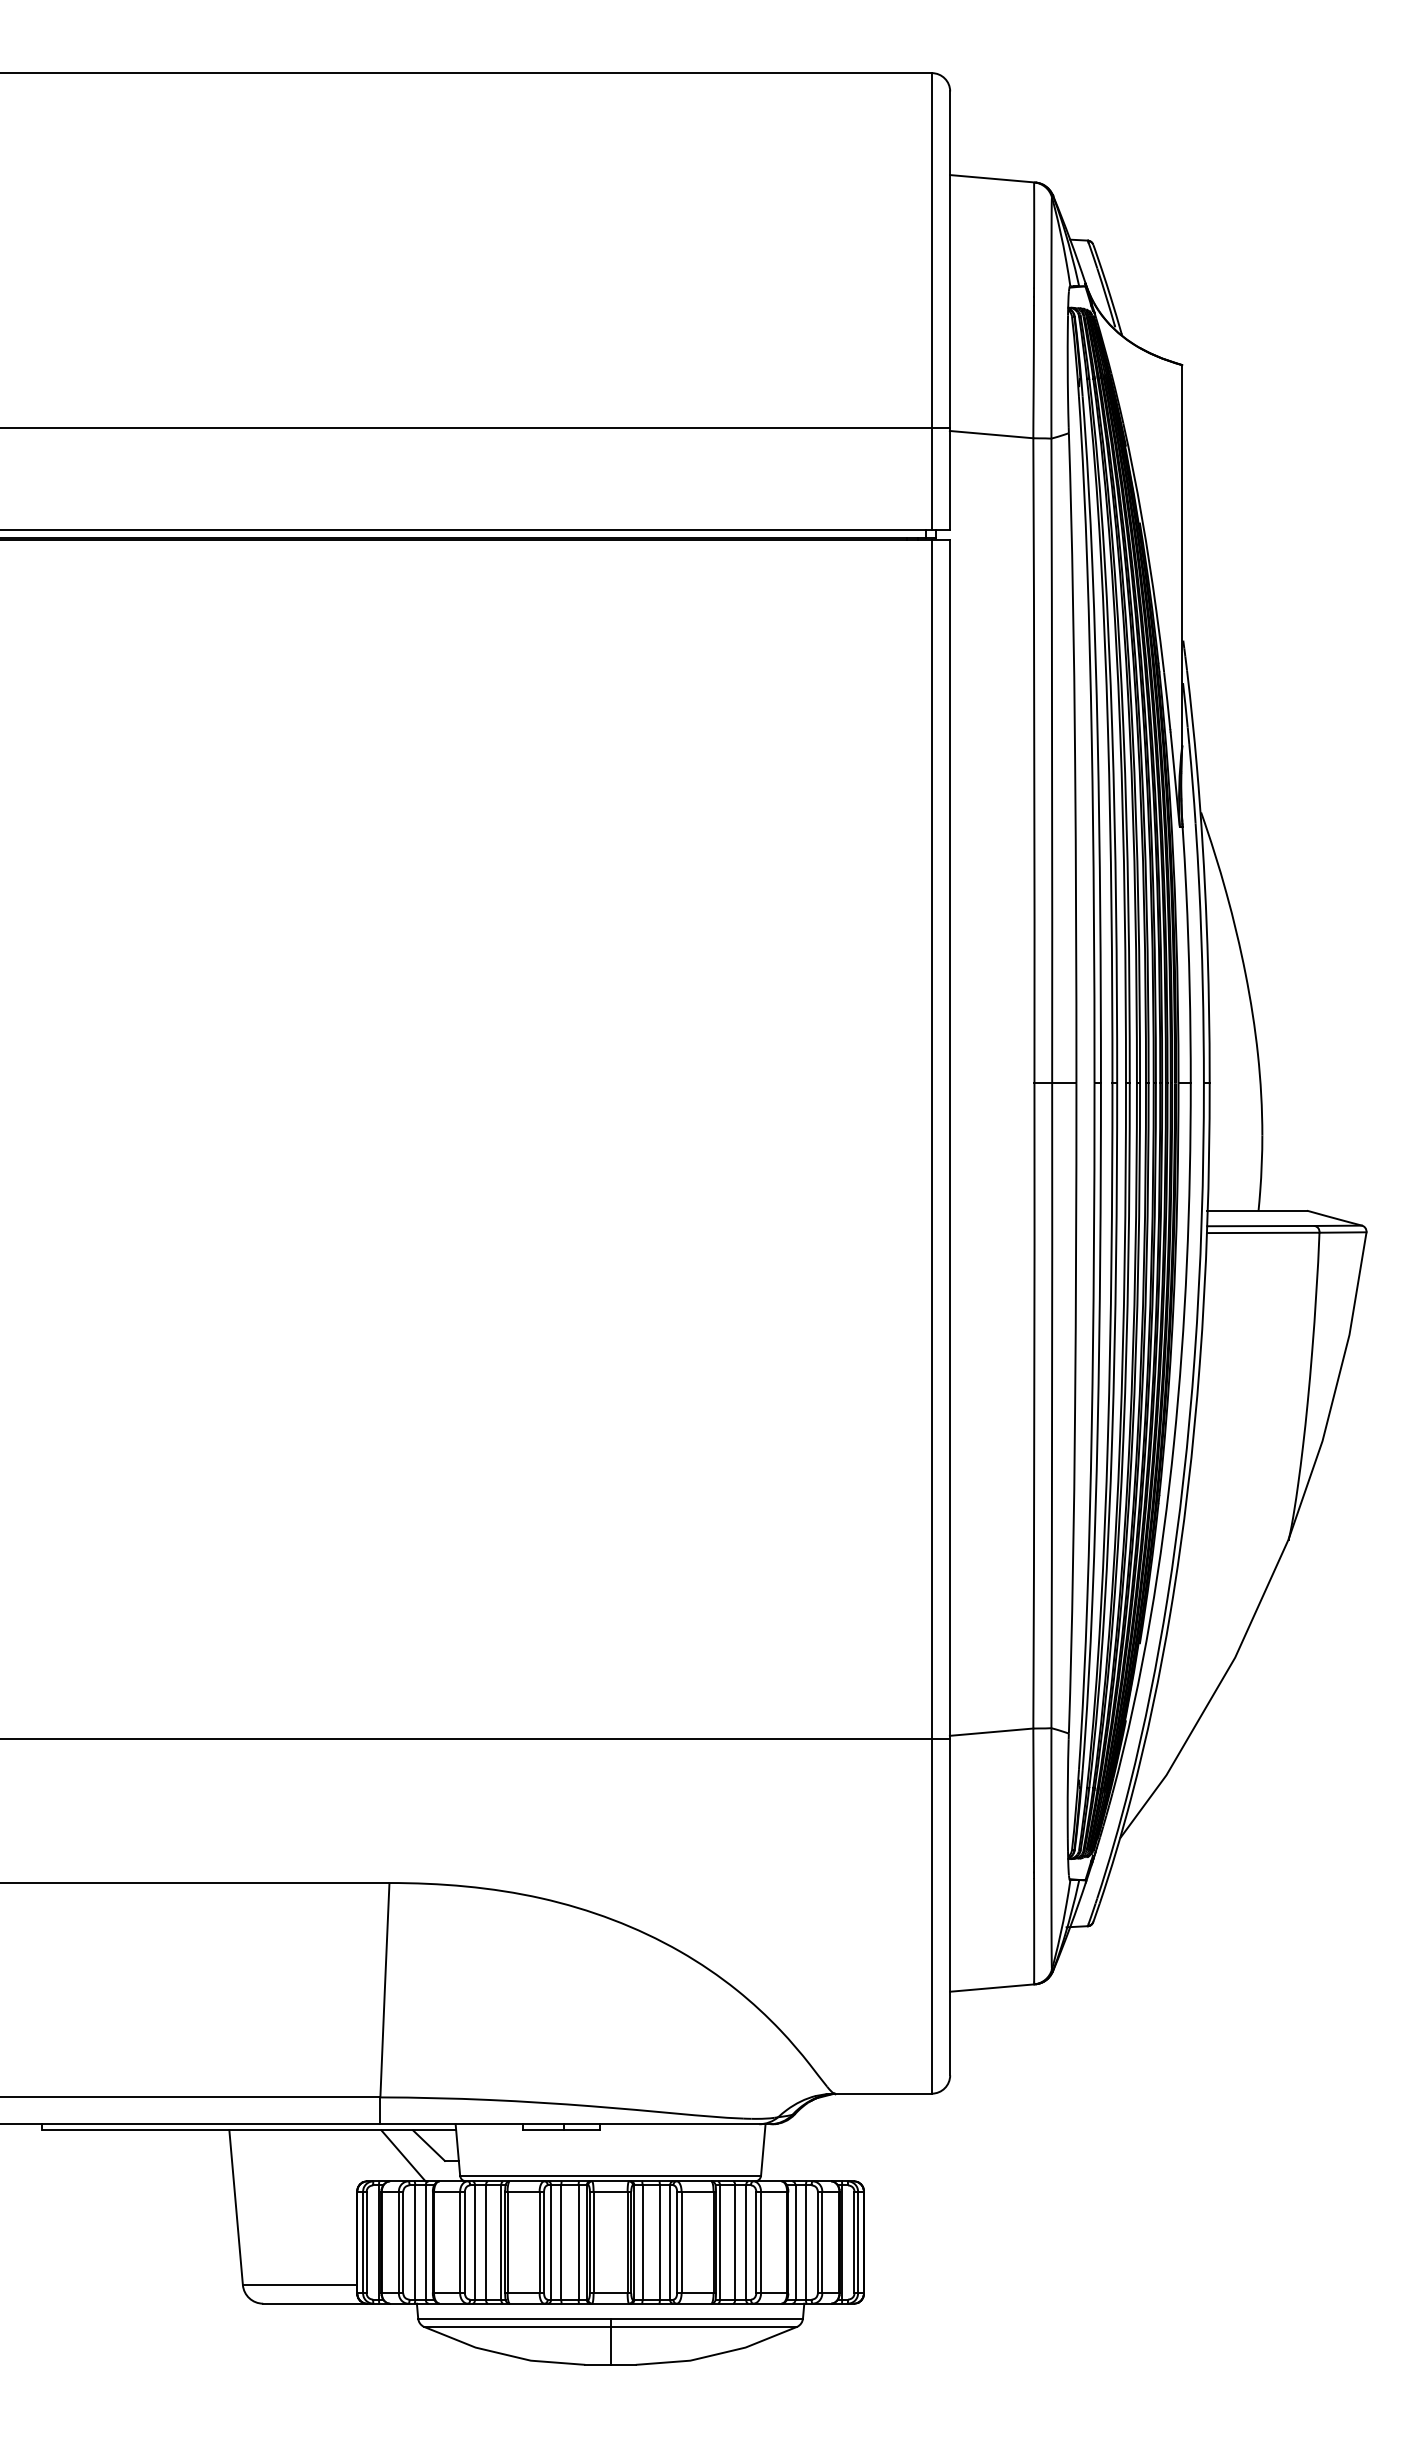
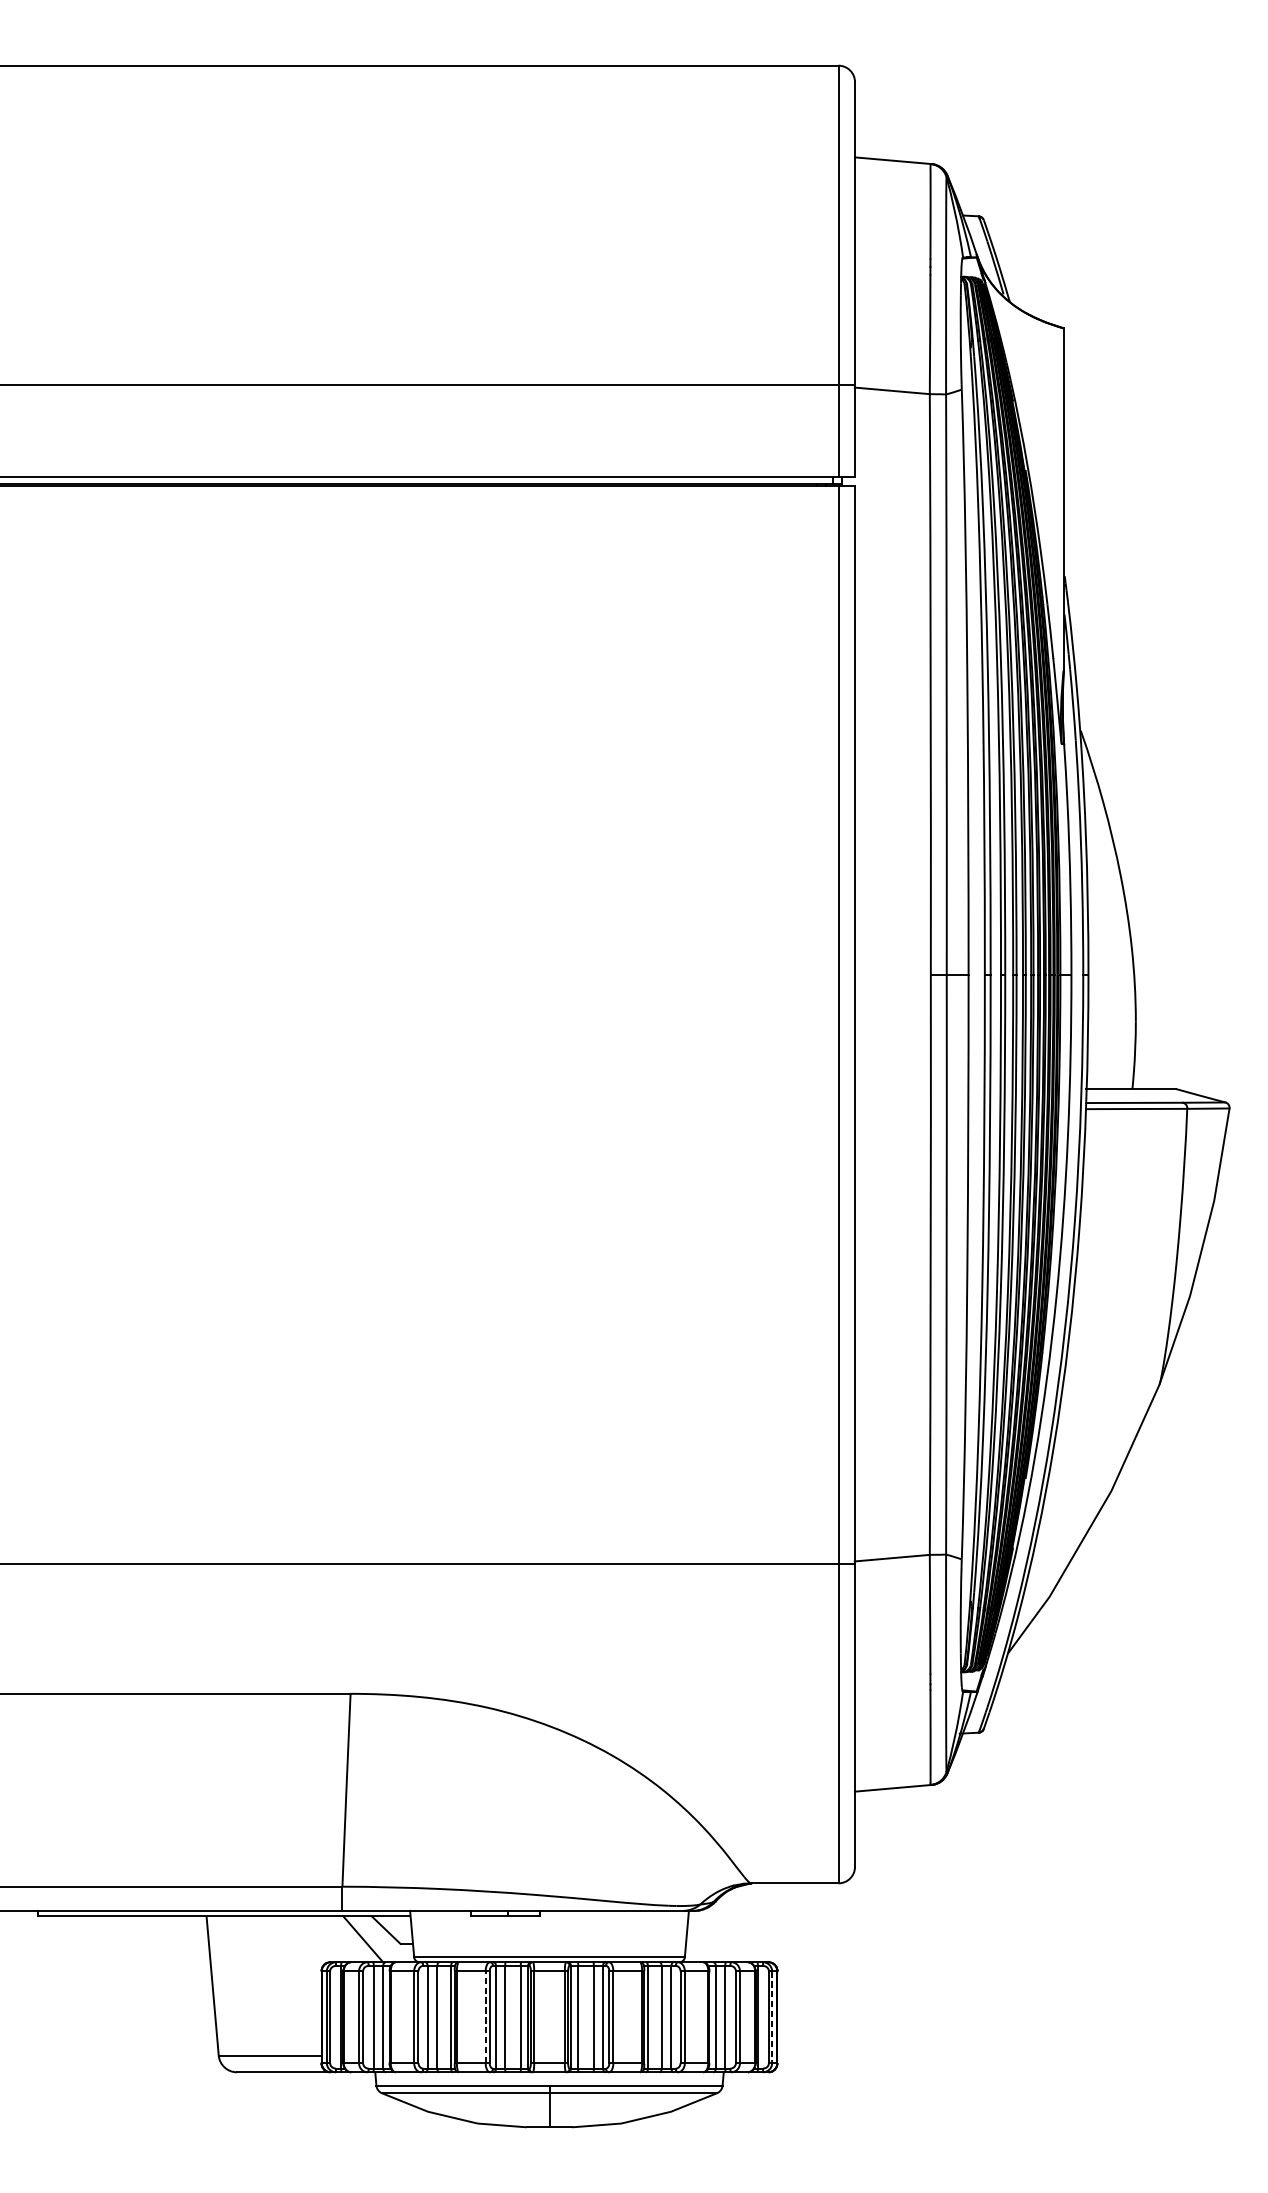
line: (539, 2242) -> (485, 2017), solid -> dashed
line: (858, 2242) -> (772, 2017), solid -> dashed

